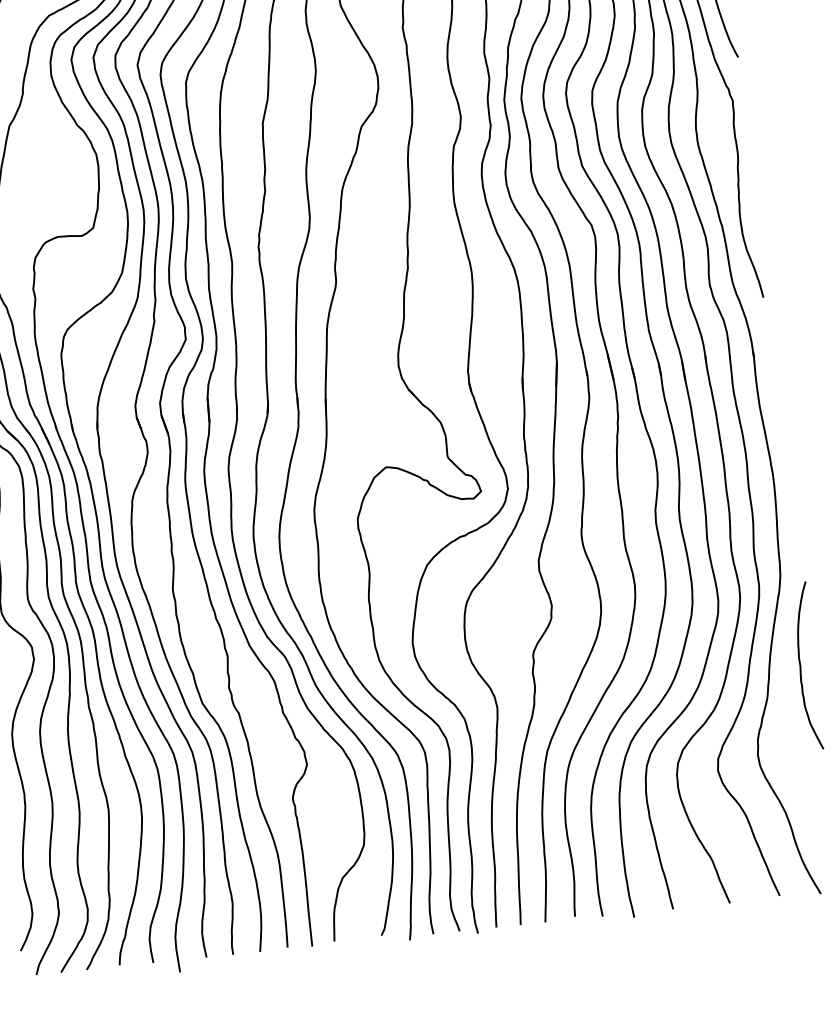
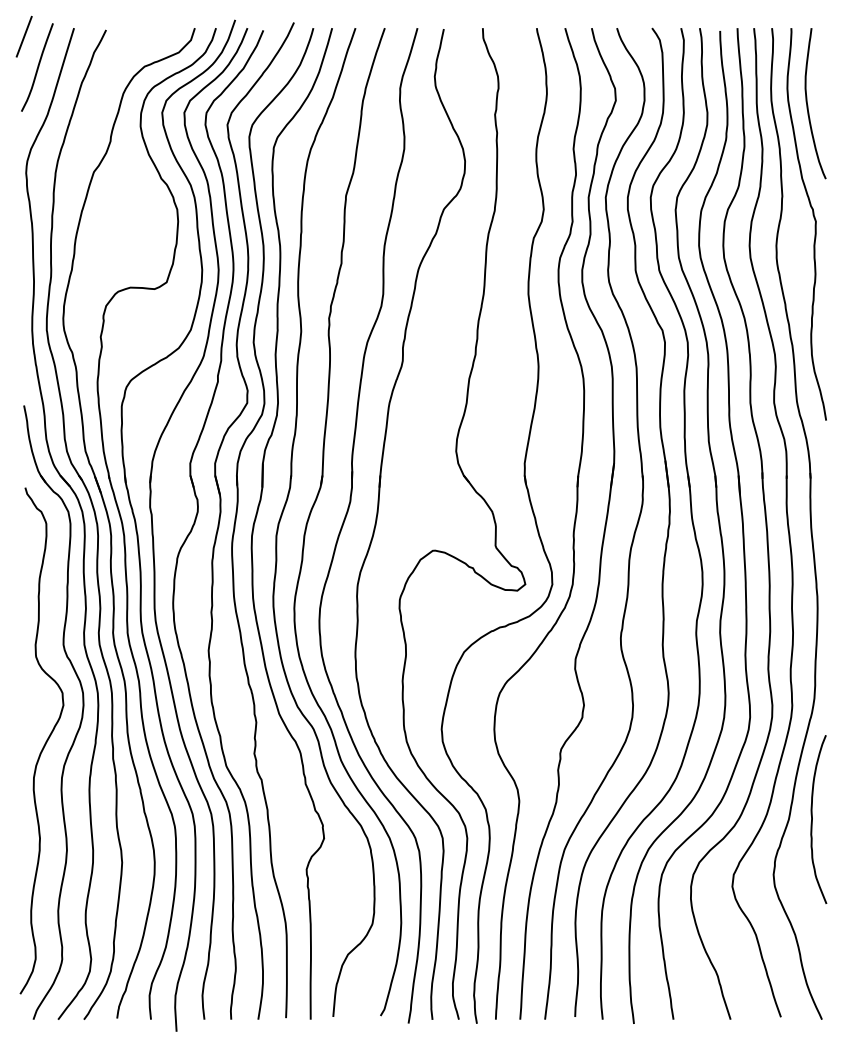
curve: (800, 666) -> (812, 819), moved

